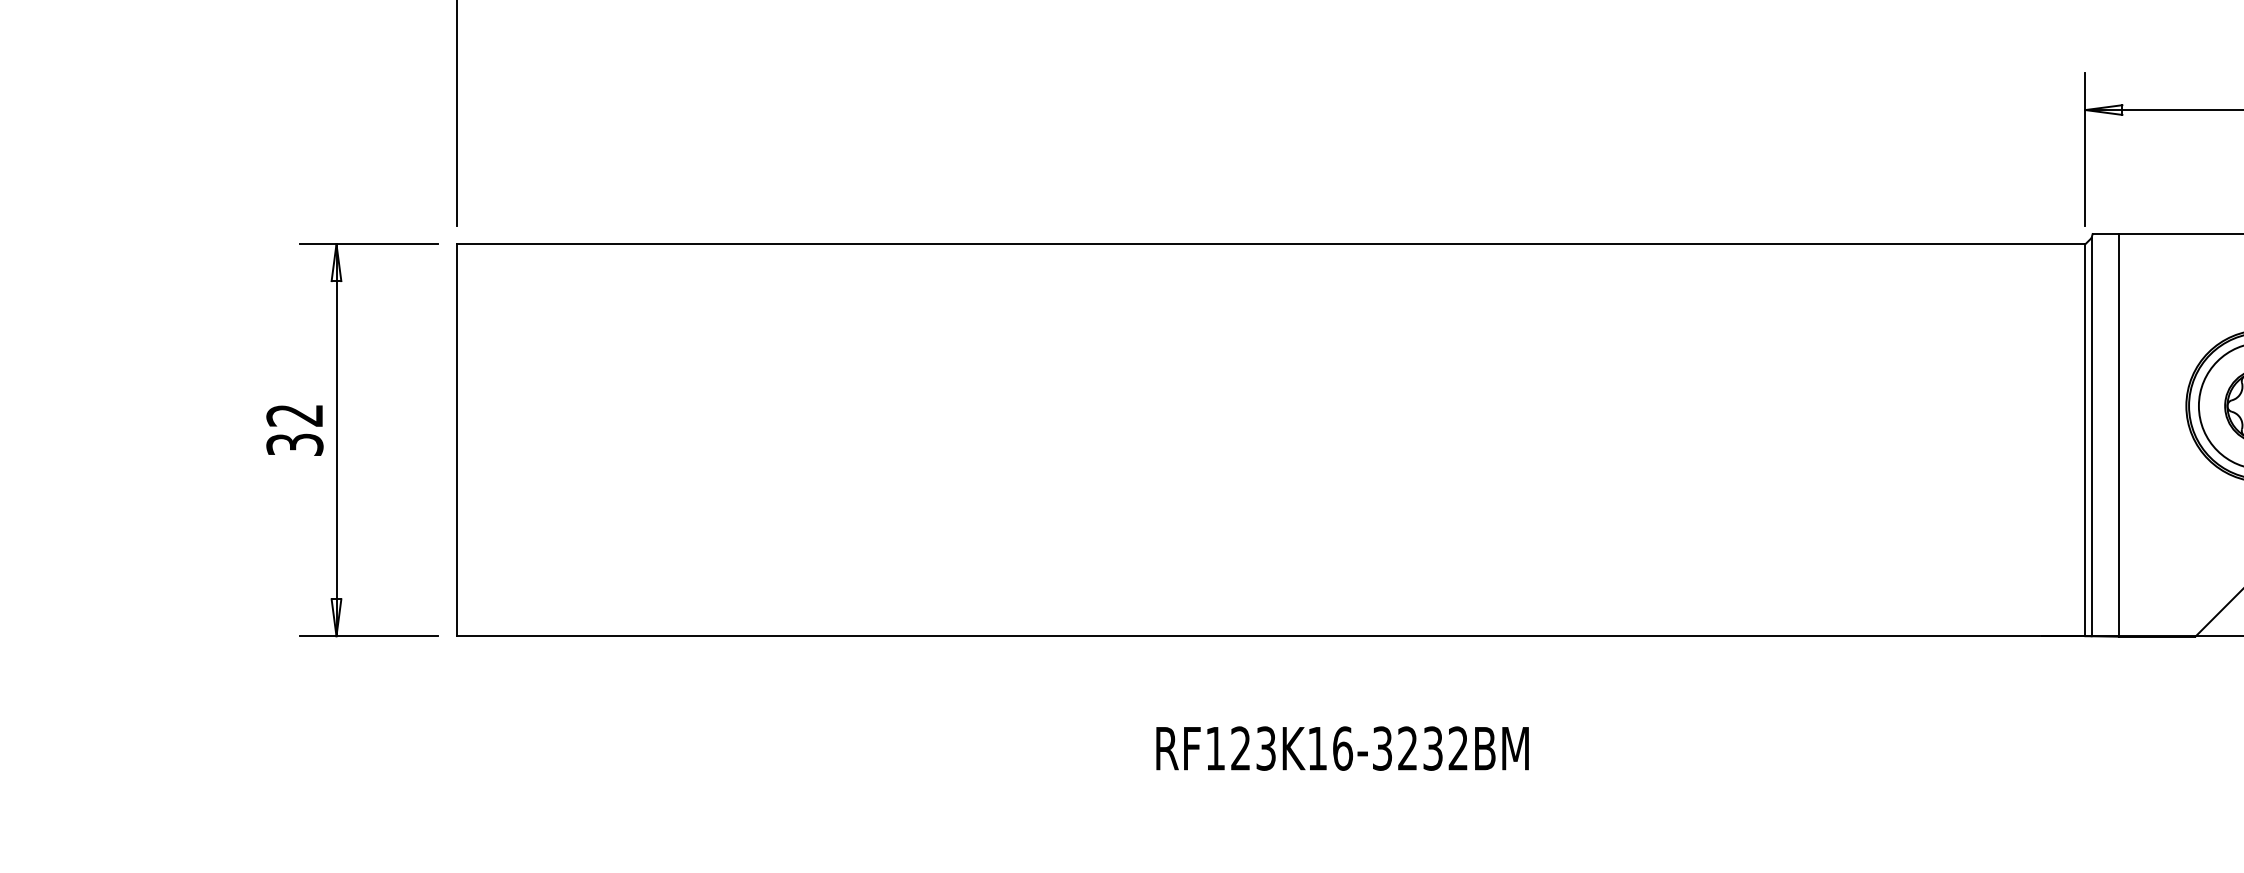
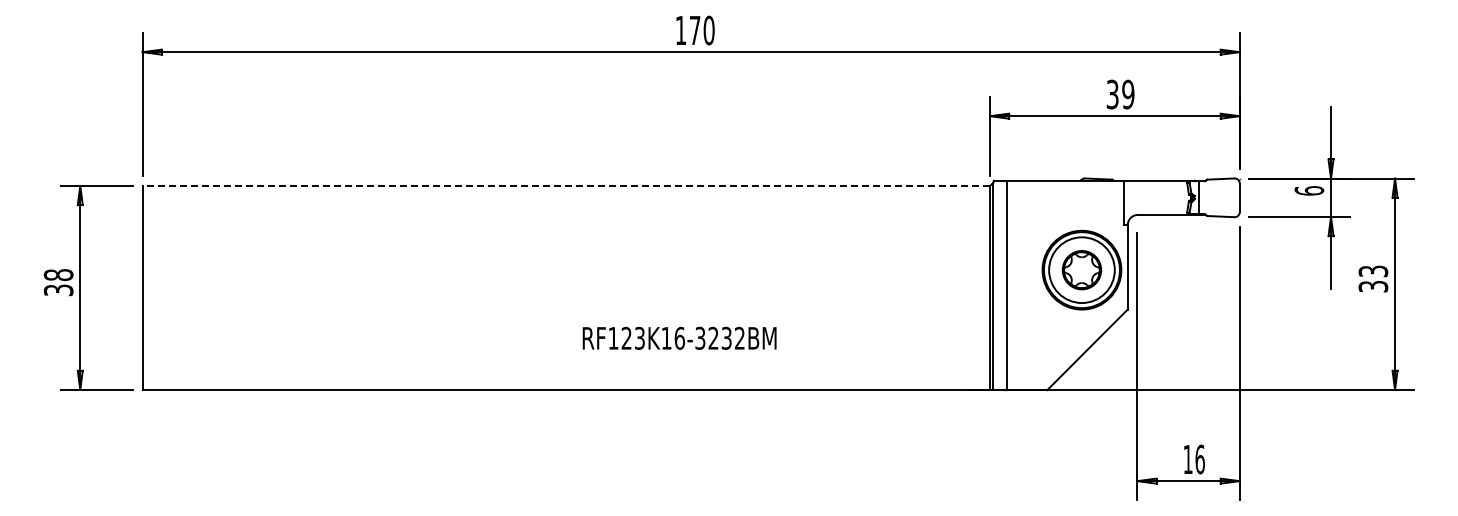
line: (1271, 243) -> (566, 185), solid -> dashed
text: (294, 414) -> (58, 274), 32 -> 38
text: (1342, 746) -> (679, 337), moved

